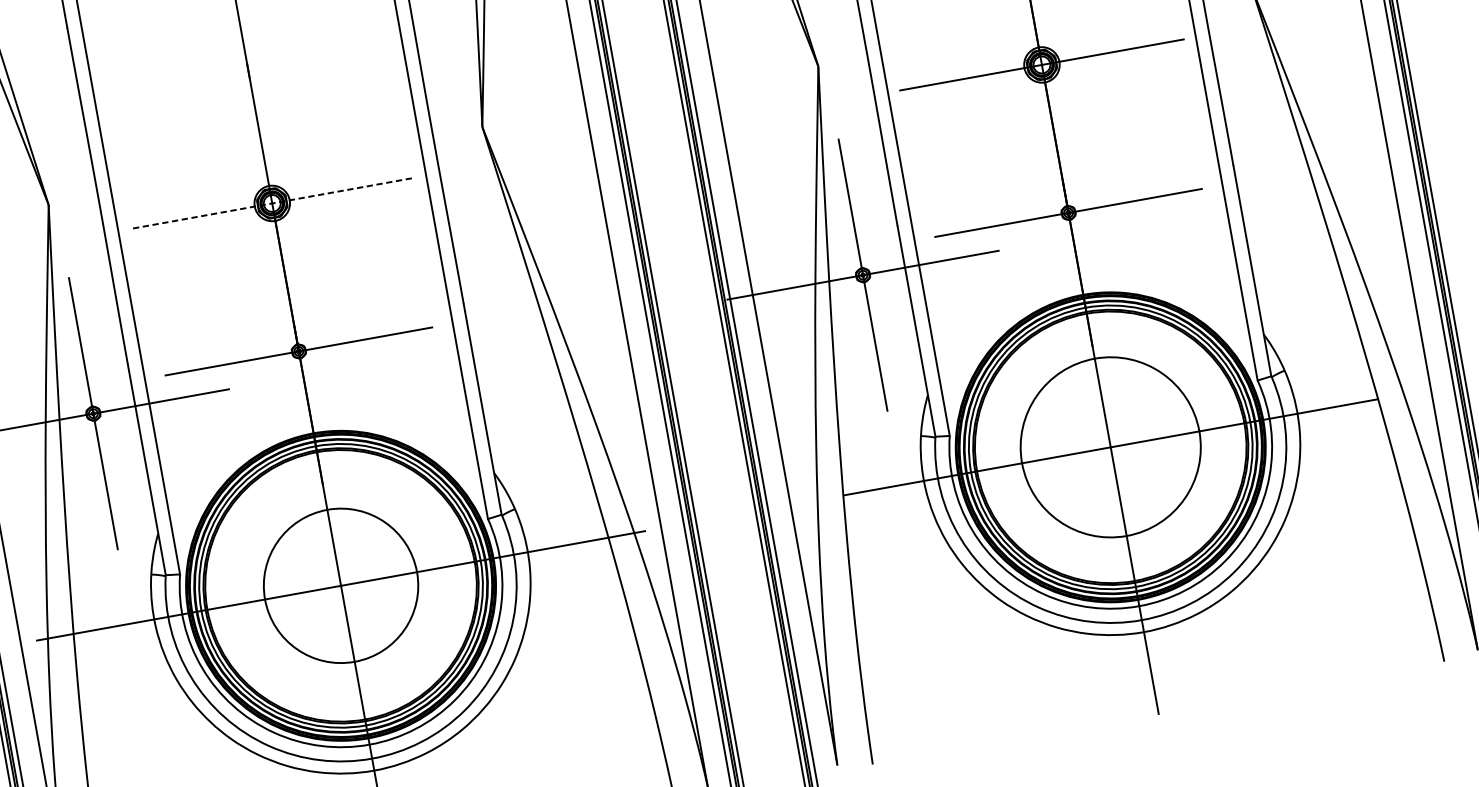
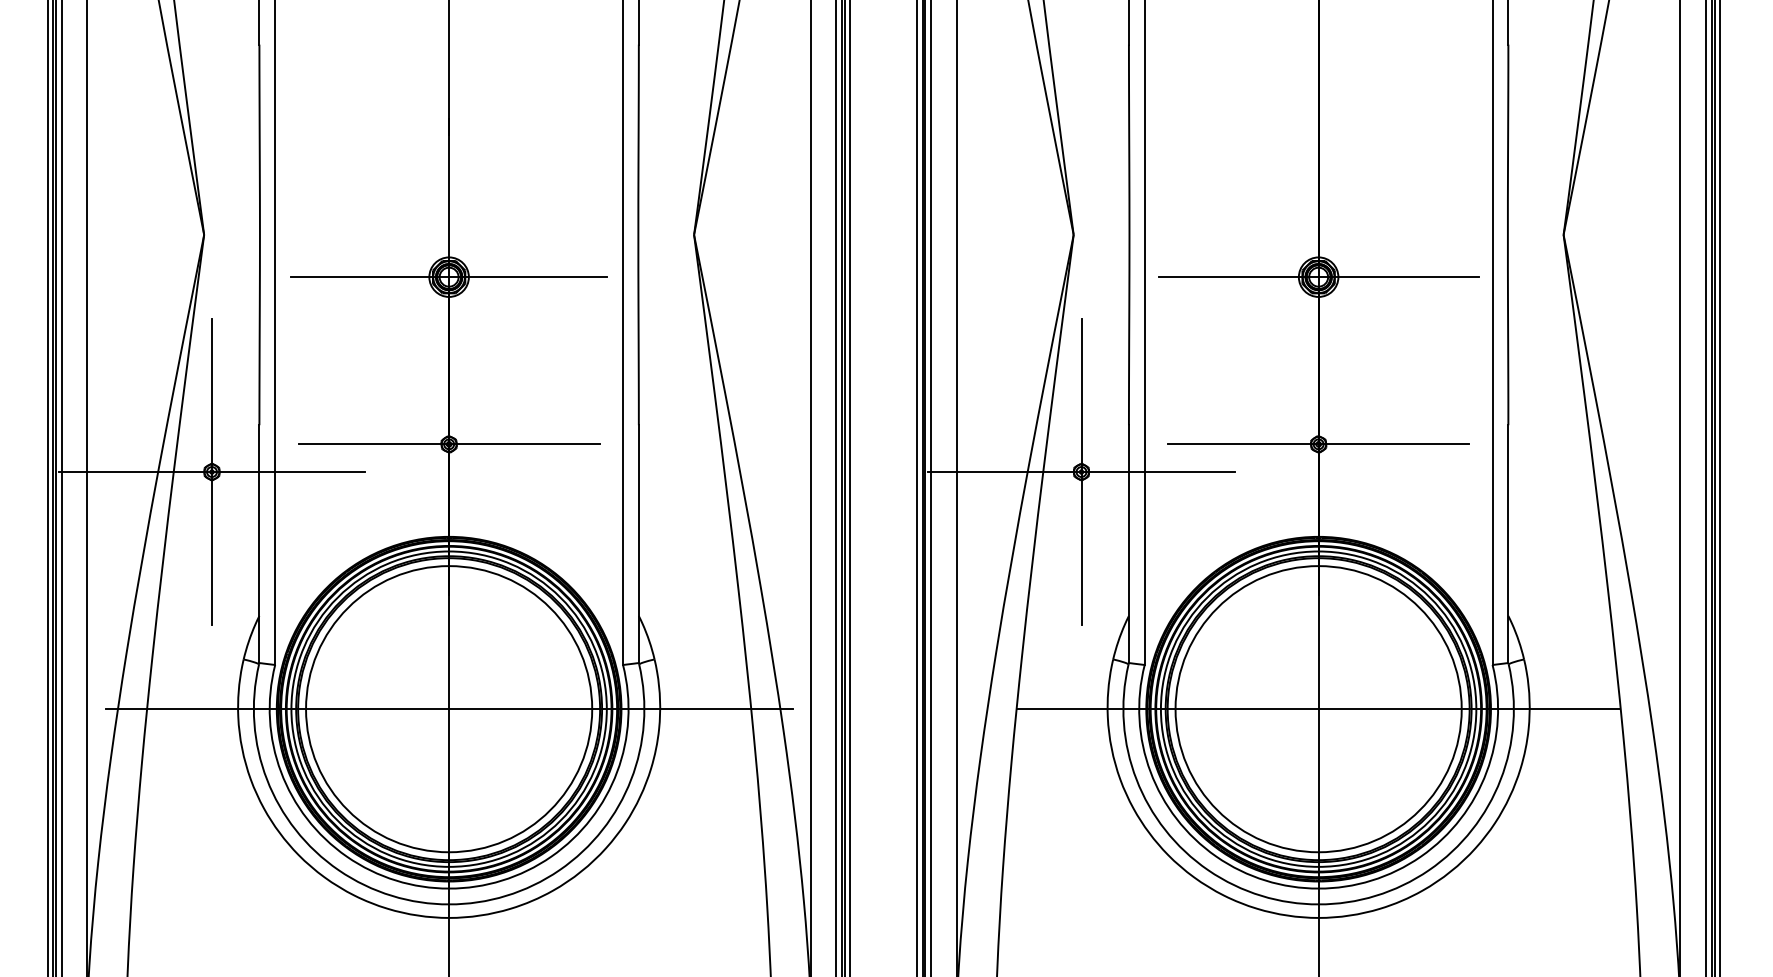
line: (272, 203) -> (449, 277), dashed -> solid
circle: (1110, 447) -> (1318, 709), size x1.43
circle: (341, 586) -> (449, 709), size x1.67

